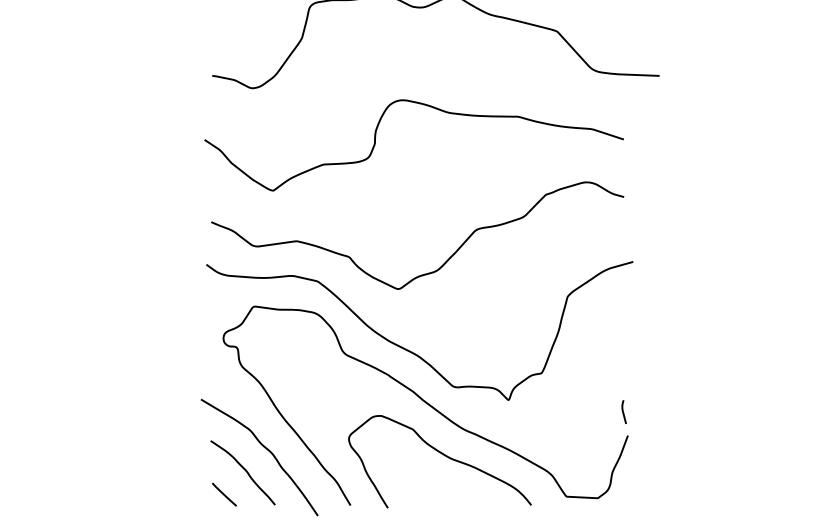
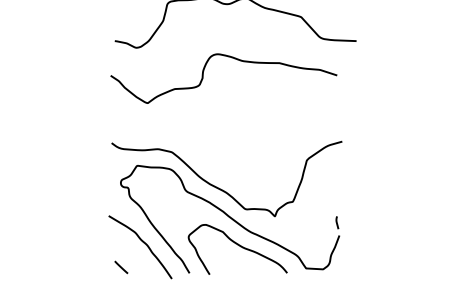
curve: (448, 256) -> (242, 138), removed
curve: (243, 470) -> (131, 254), removed

